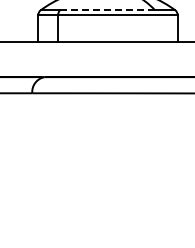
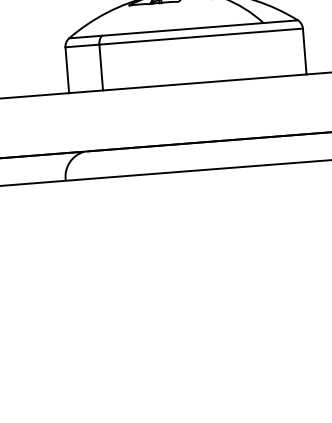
line: (107, 10) -> (182, 29), dashed -> solid

